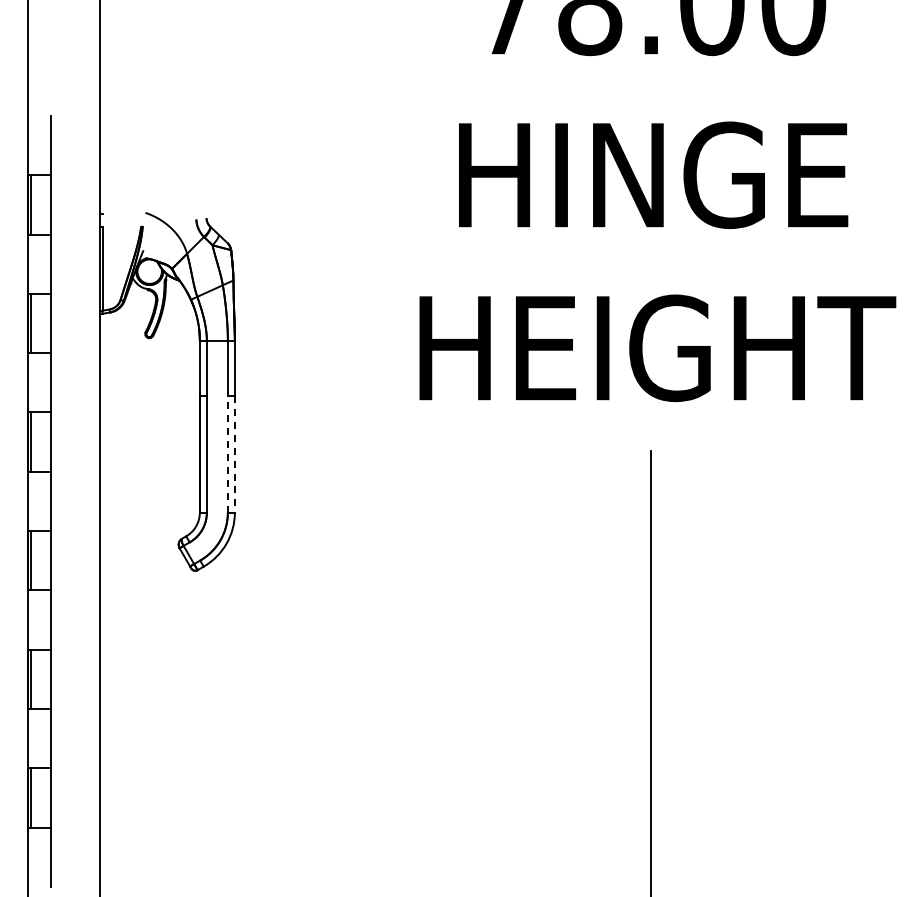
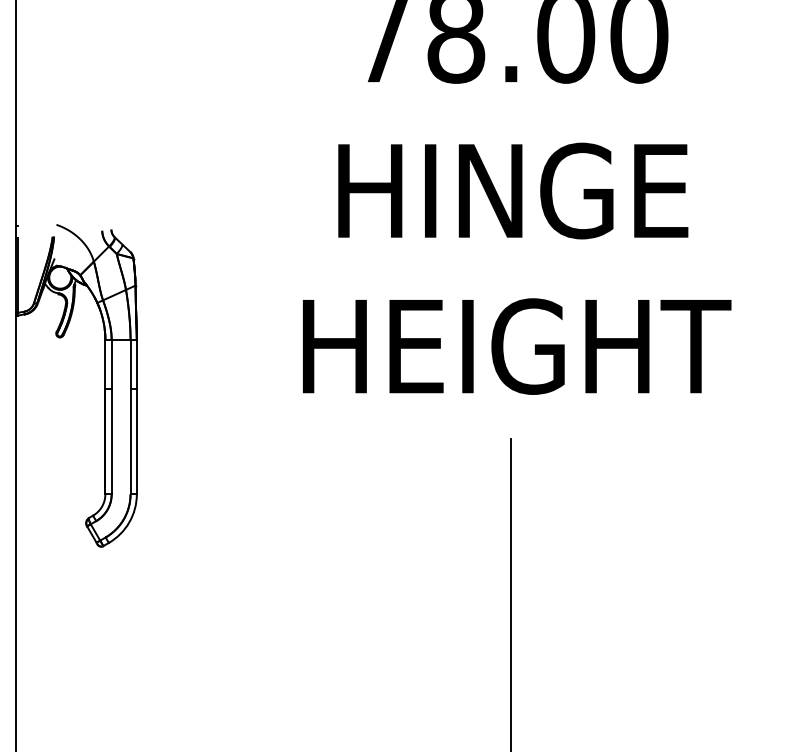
line: (227, 453) -> (130, 441), dashed -> solid
line: (234, 454) -> (136, 442), dashed -> solid

